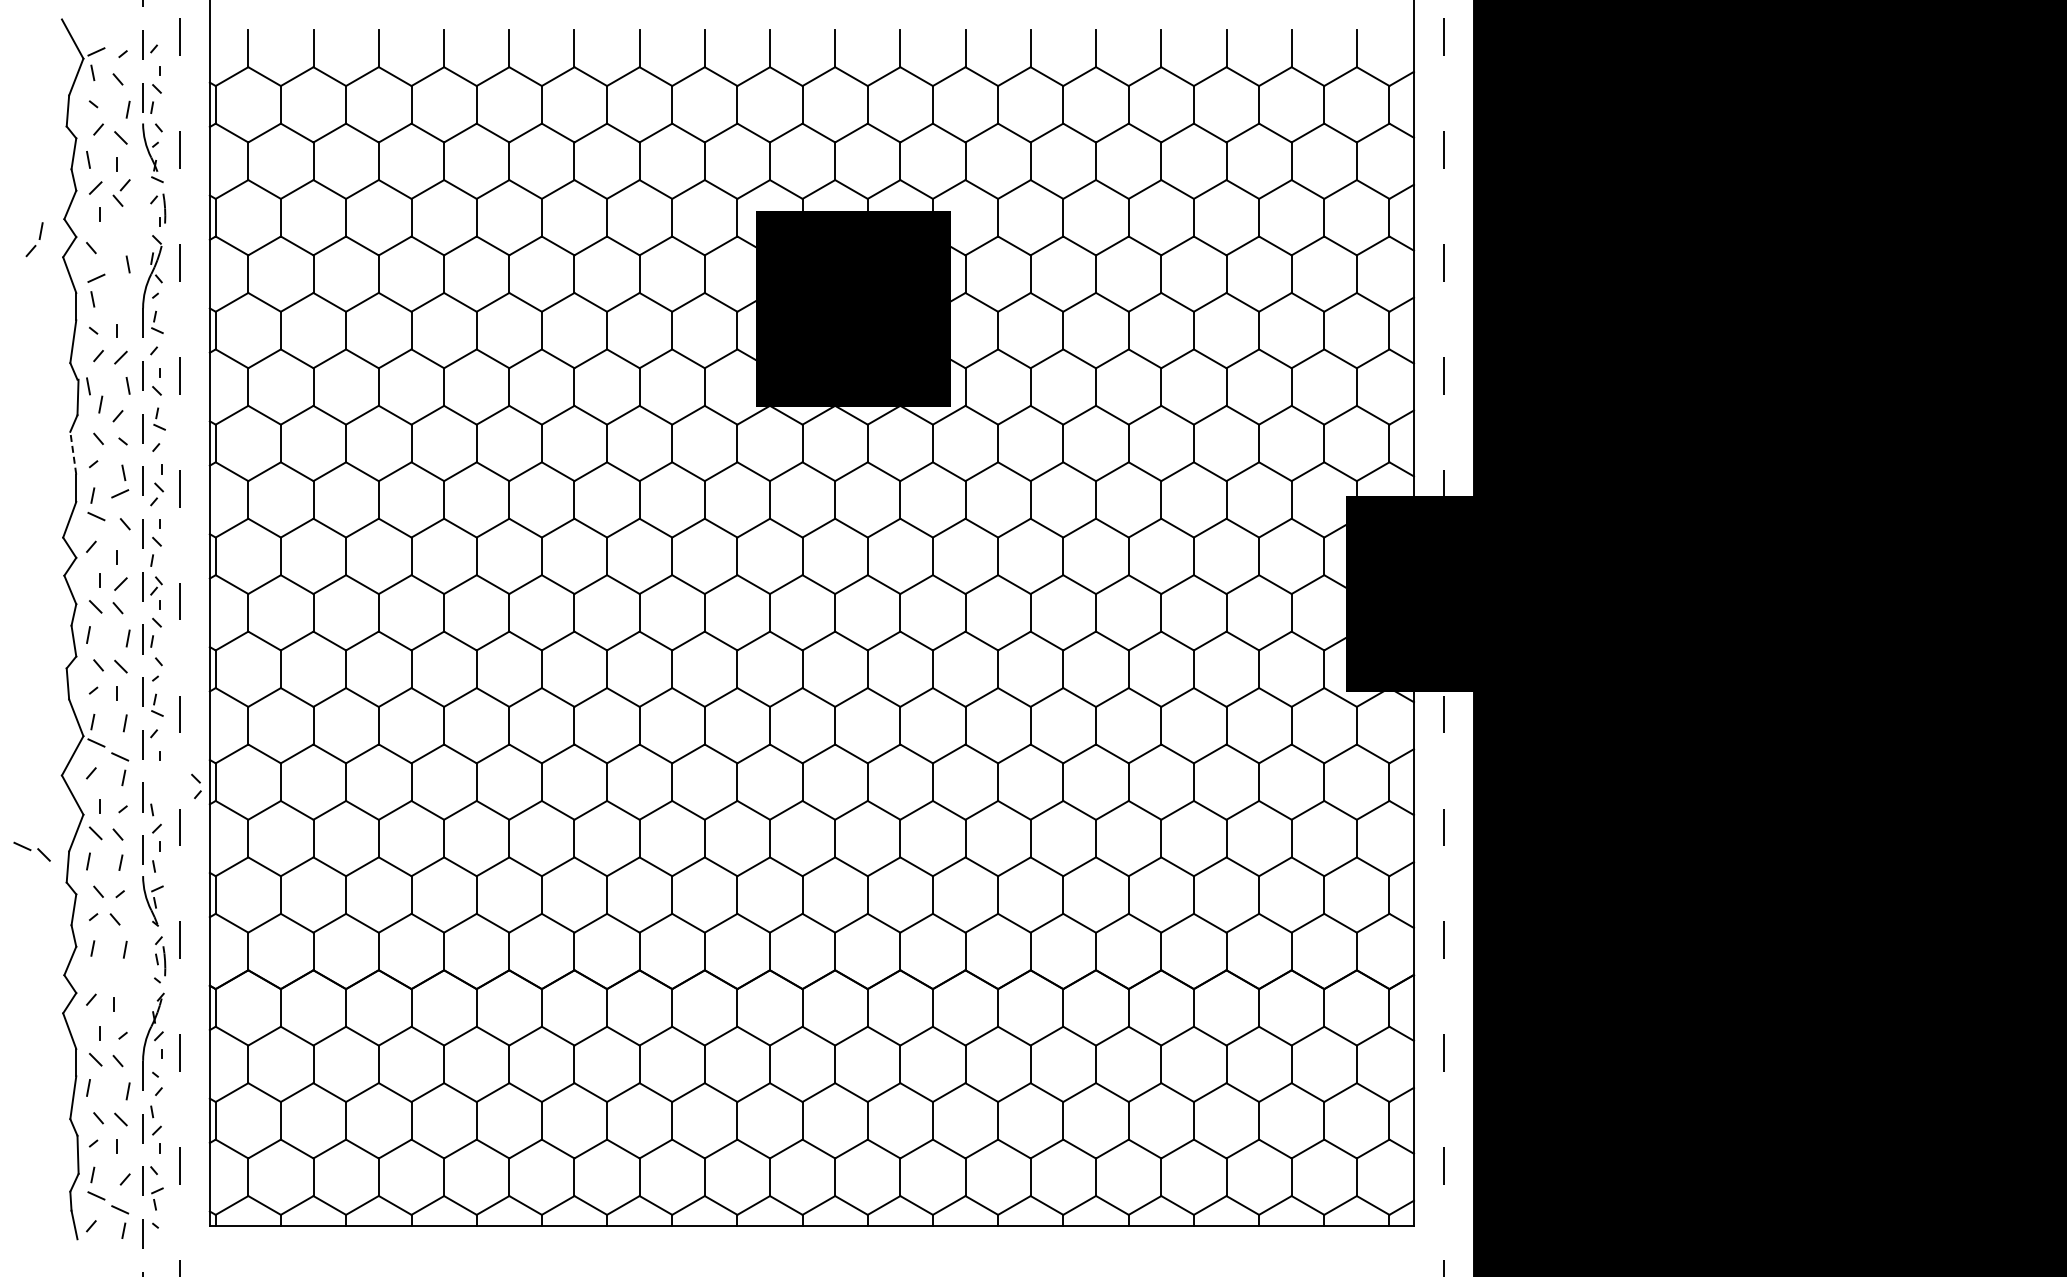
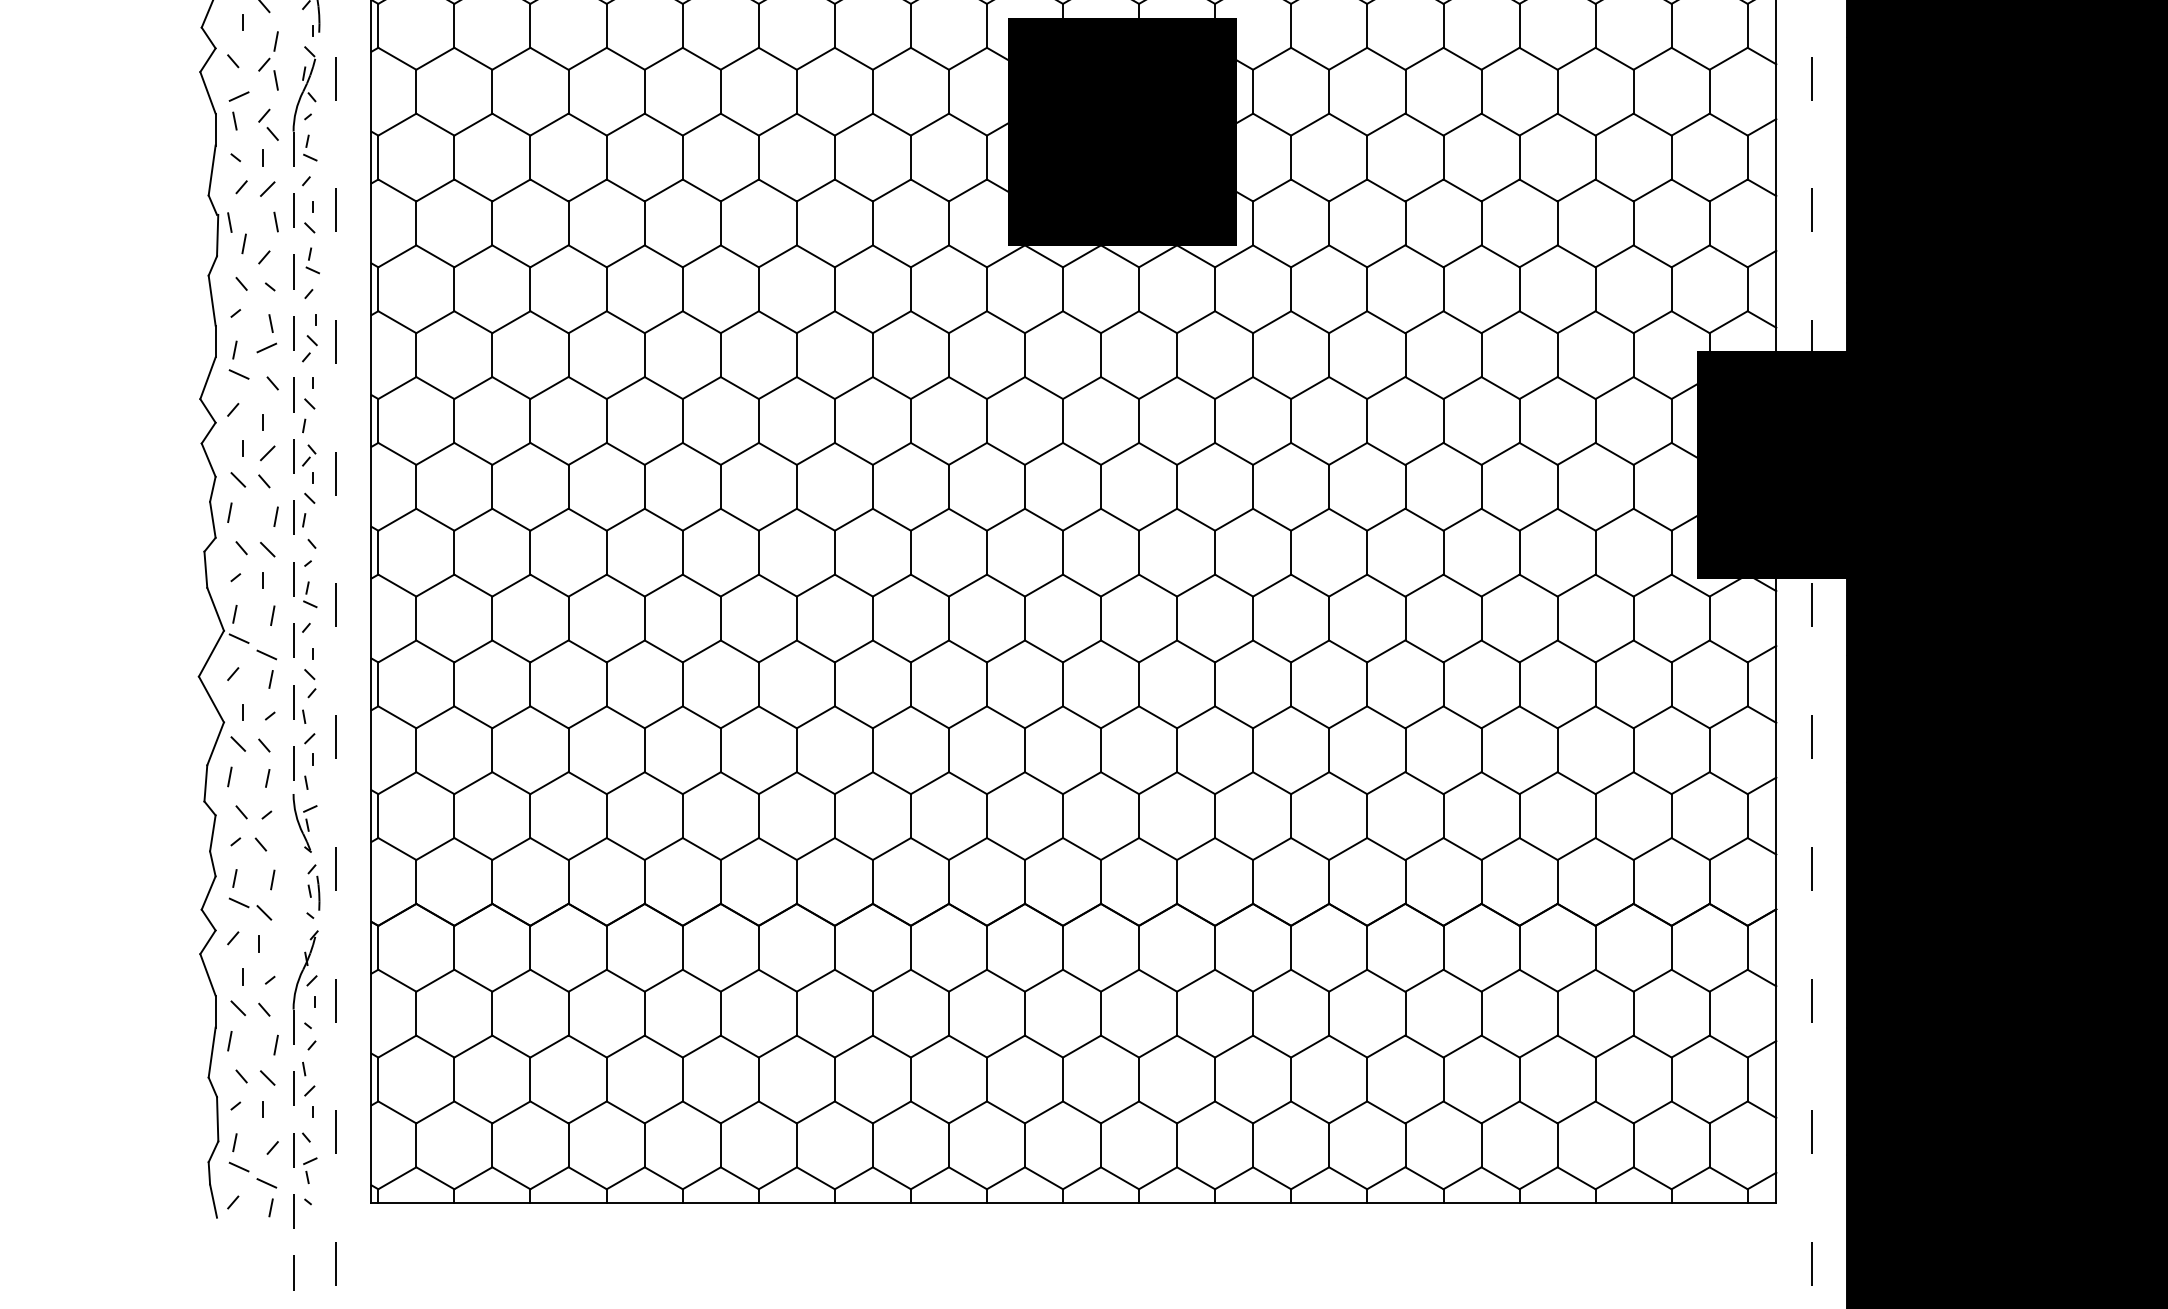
part: (34, 239) -> (268, 51), moved
part: (121, 302) -> (268, 124), added
line: (73, 453) -> (212, 300), dashed -> solid
part: (196, 786) -> (310, 683), moved
part: (31, 851) -> (249, 908), moved

